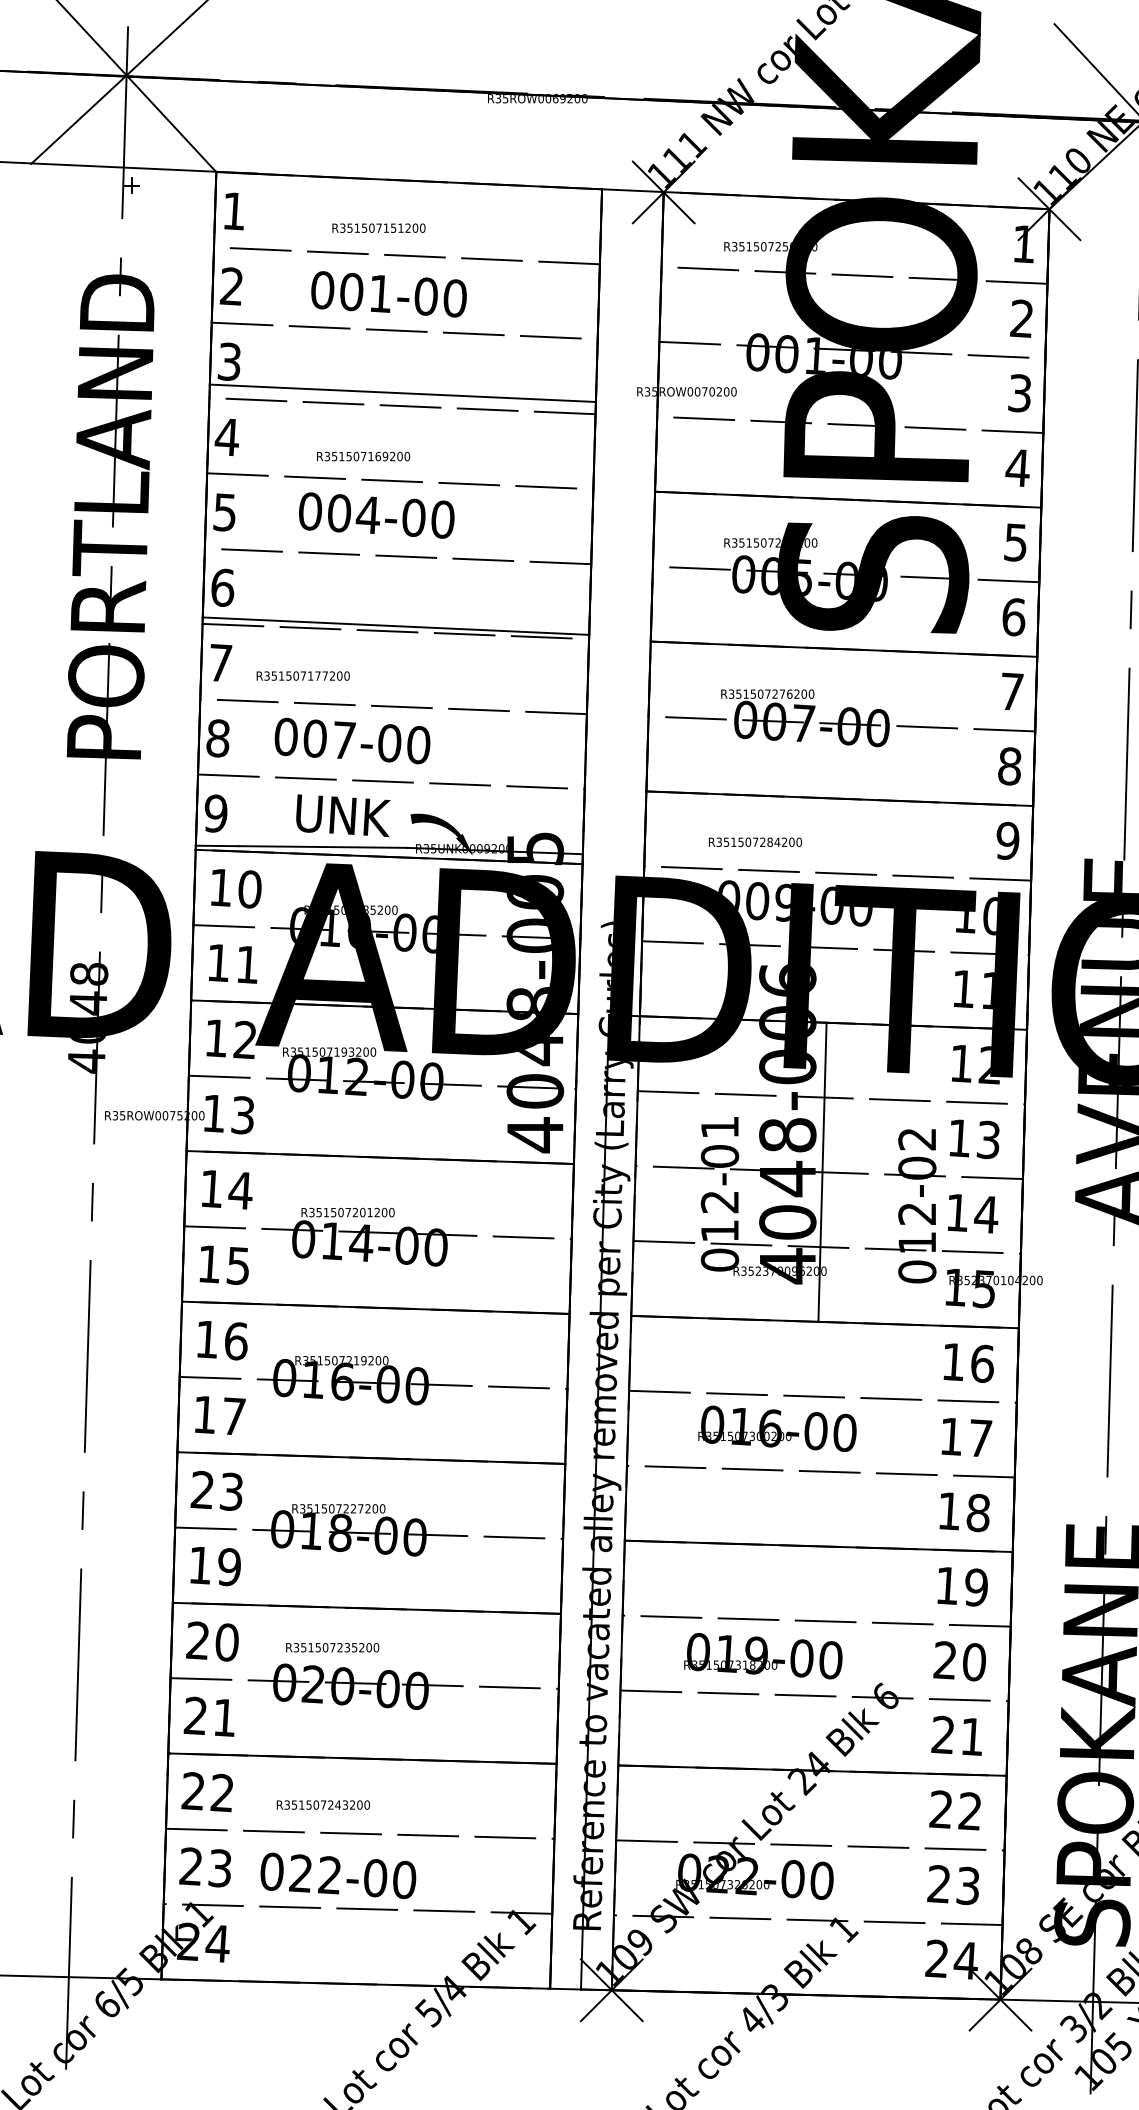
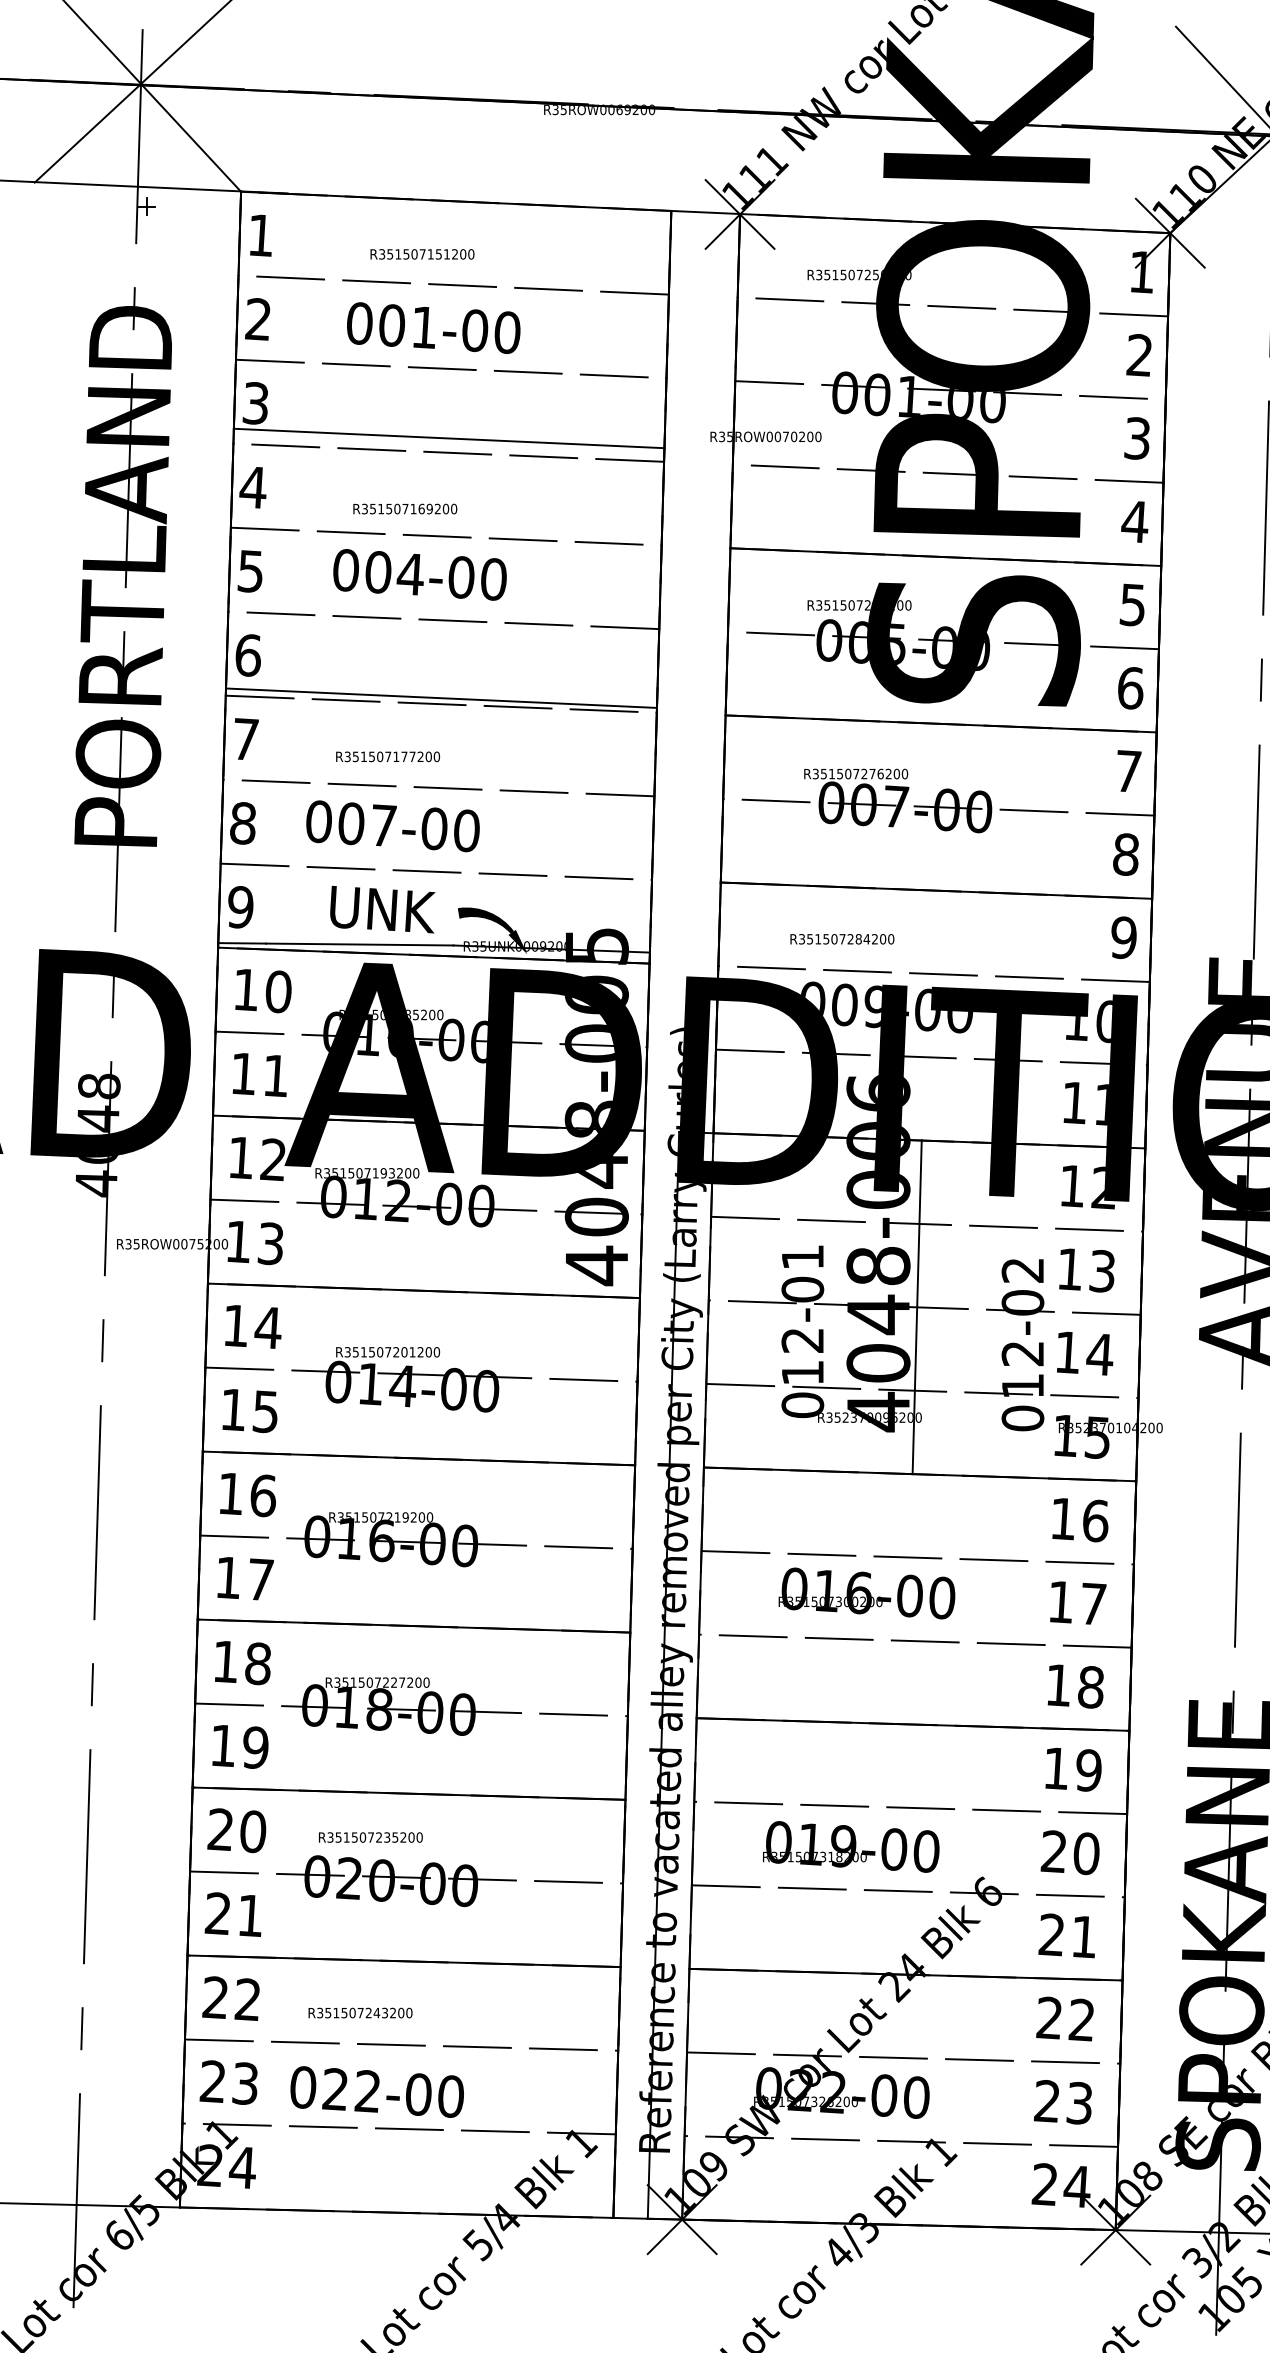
text: (303, 675) -> (388, 756), moved
text: (216, 1490) -> (241, 1662), 23 -> 18

